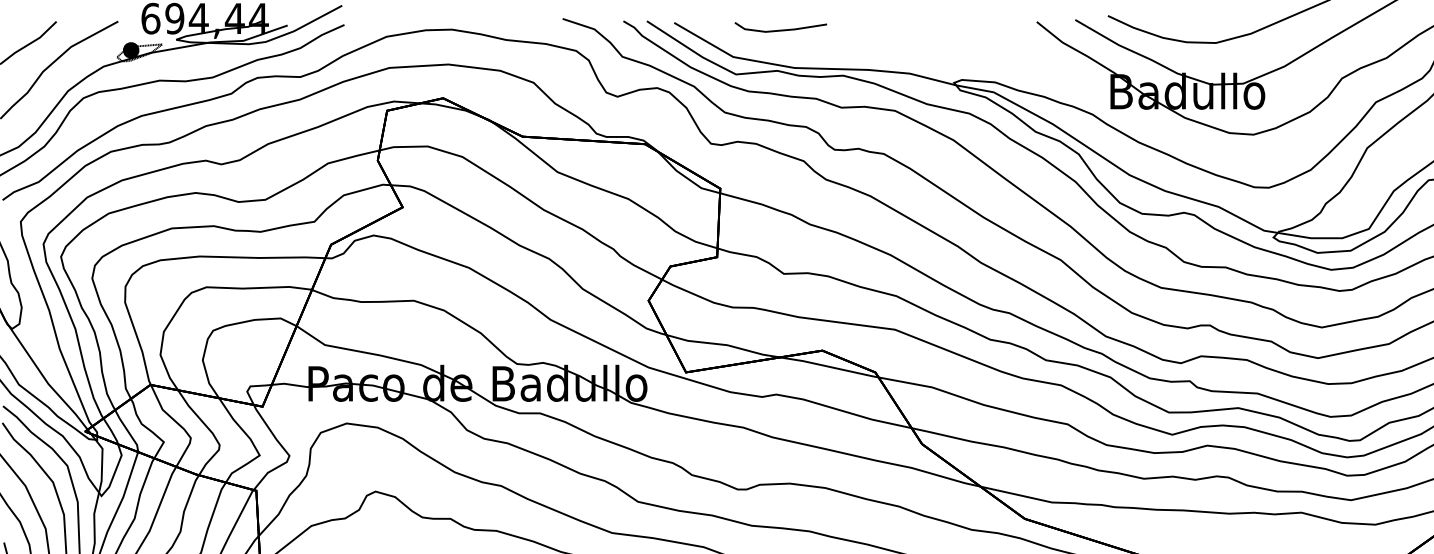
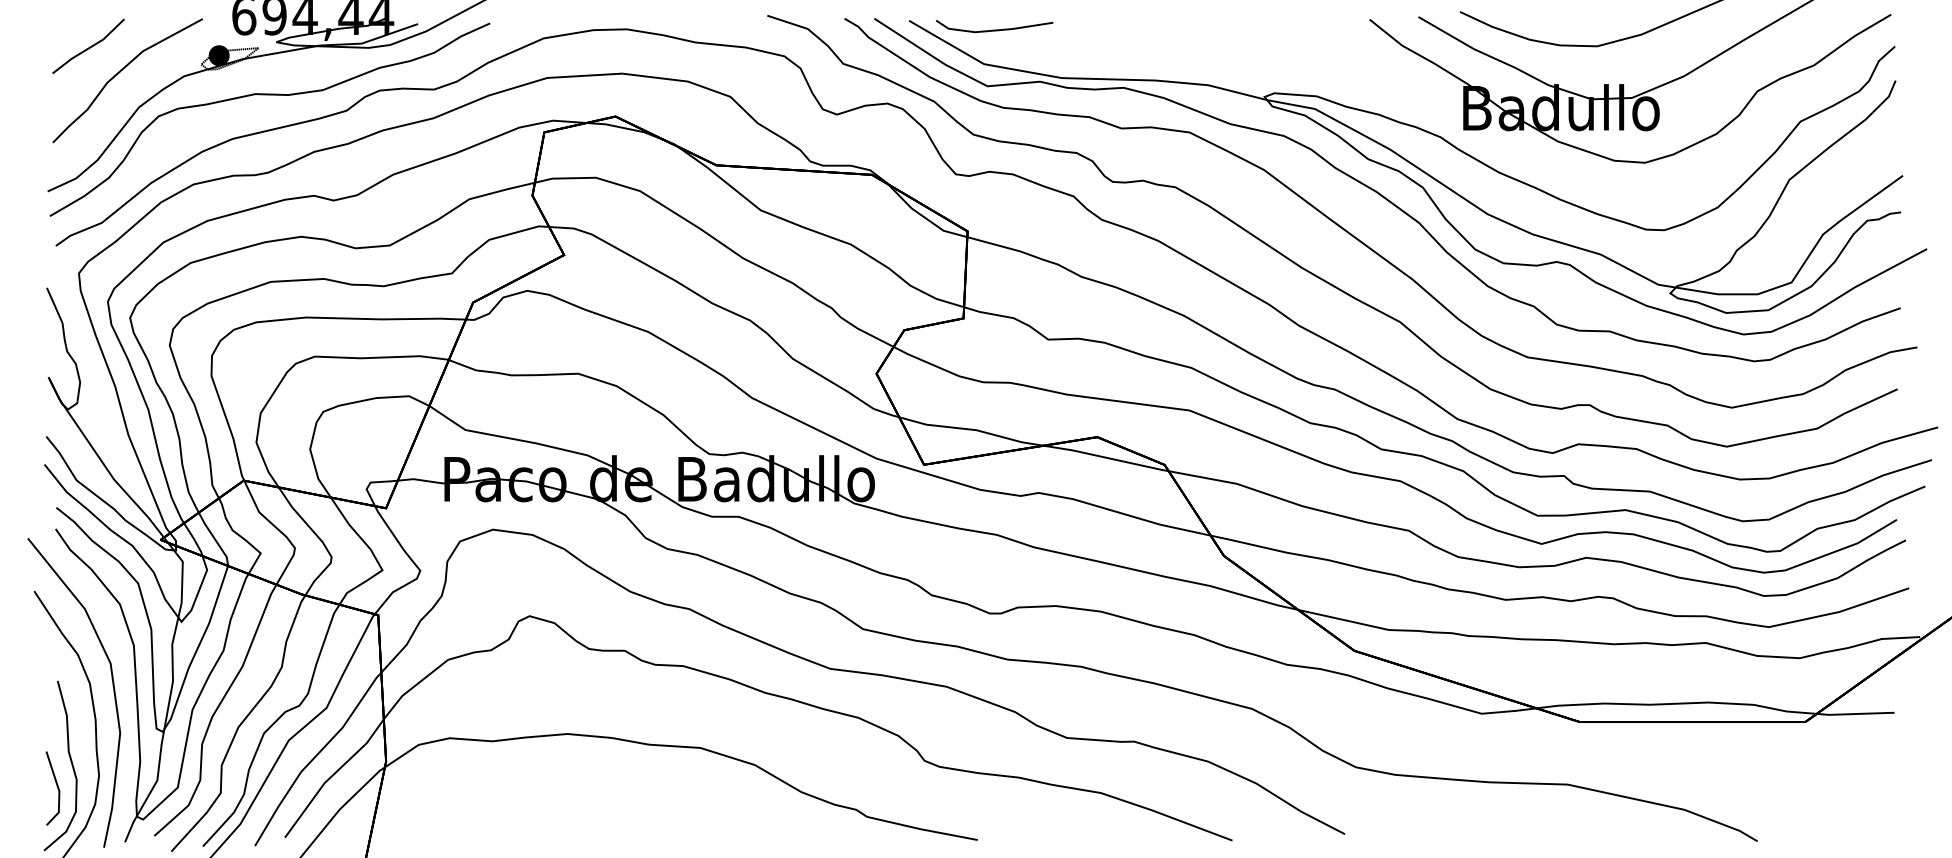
line: (780, 29) -> (994, 29), moved

